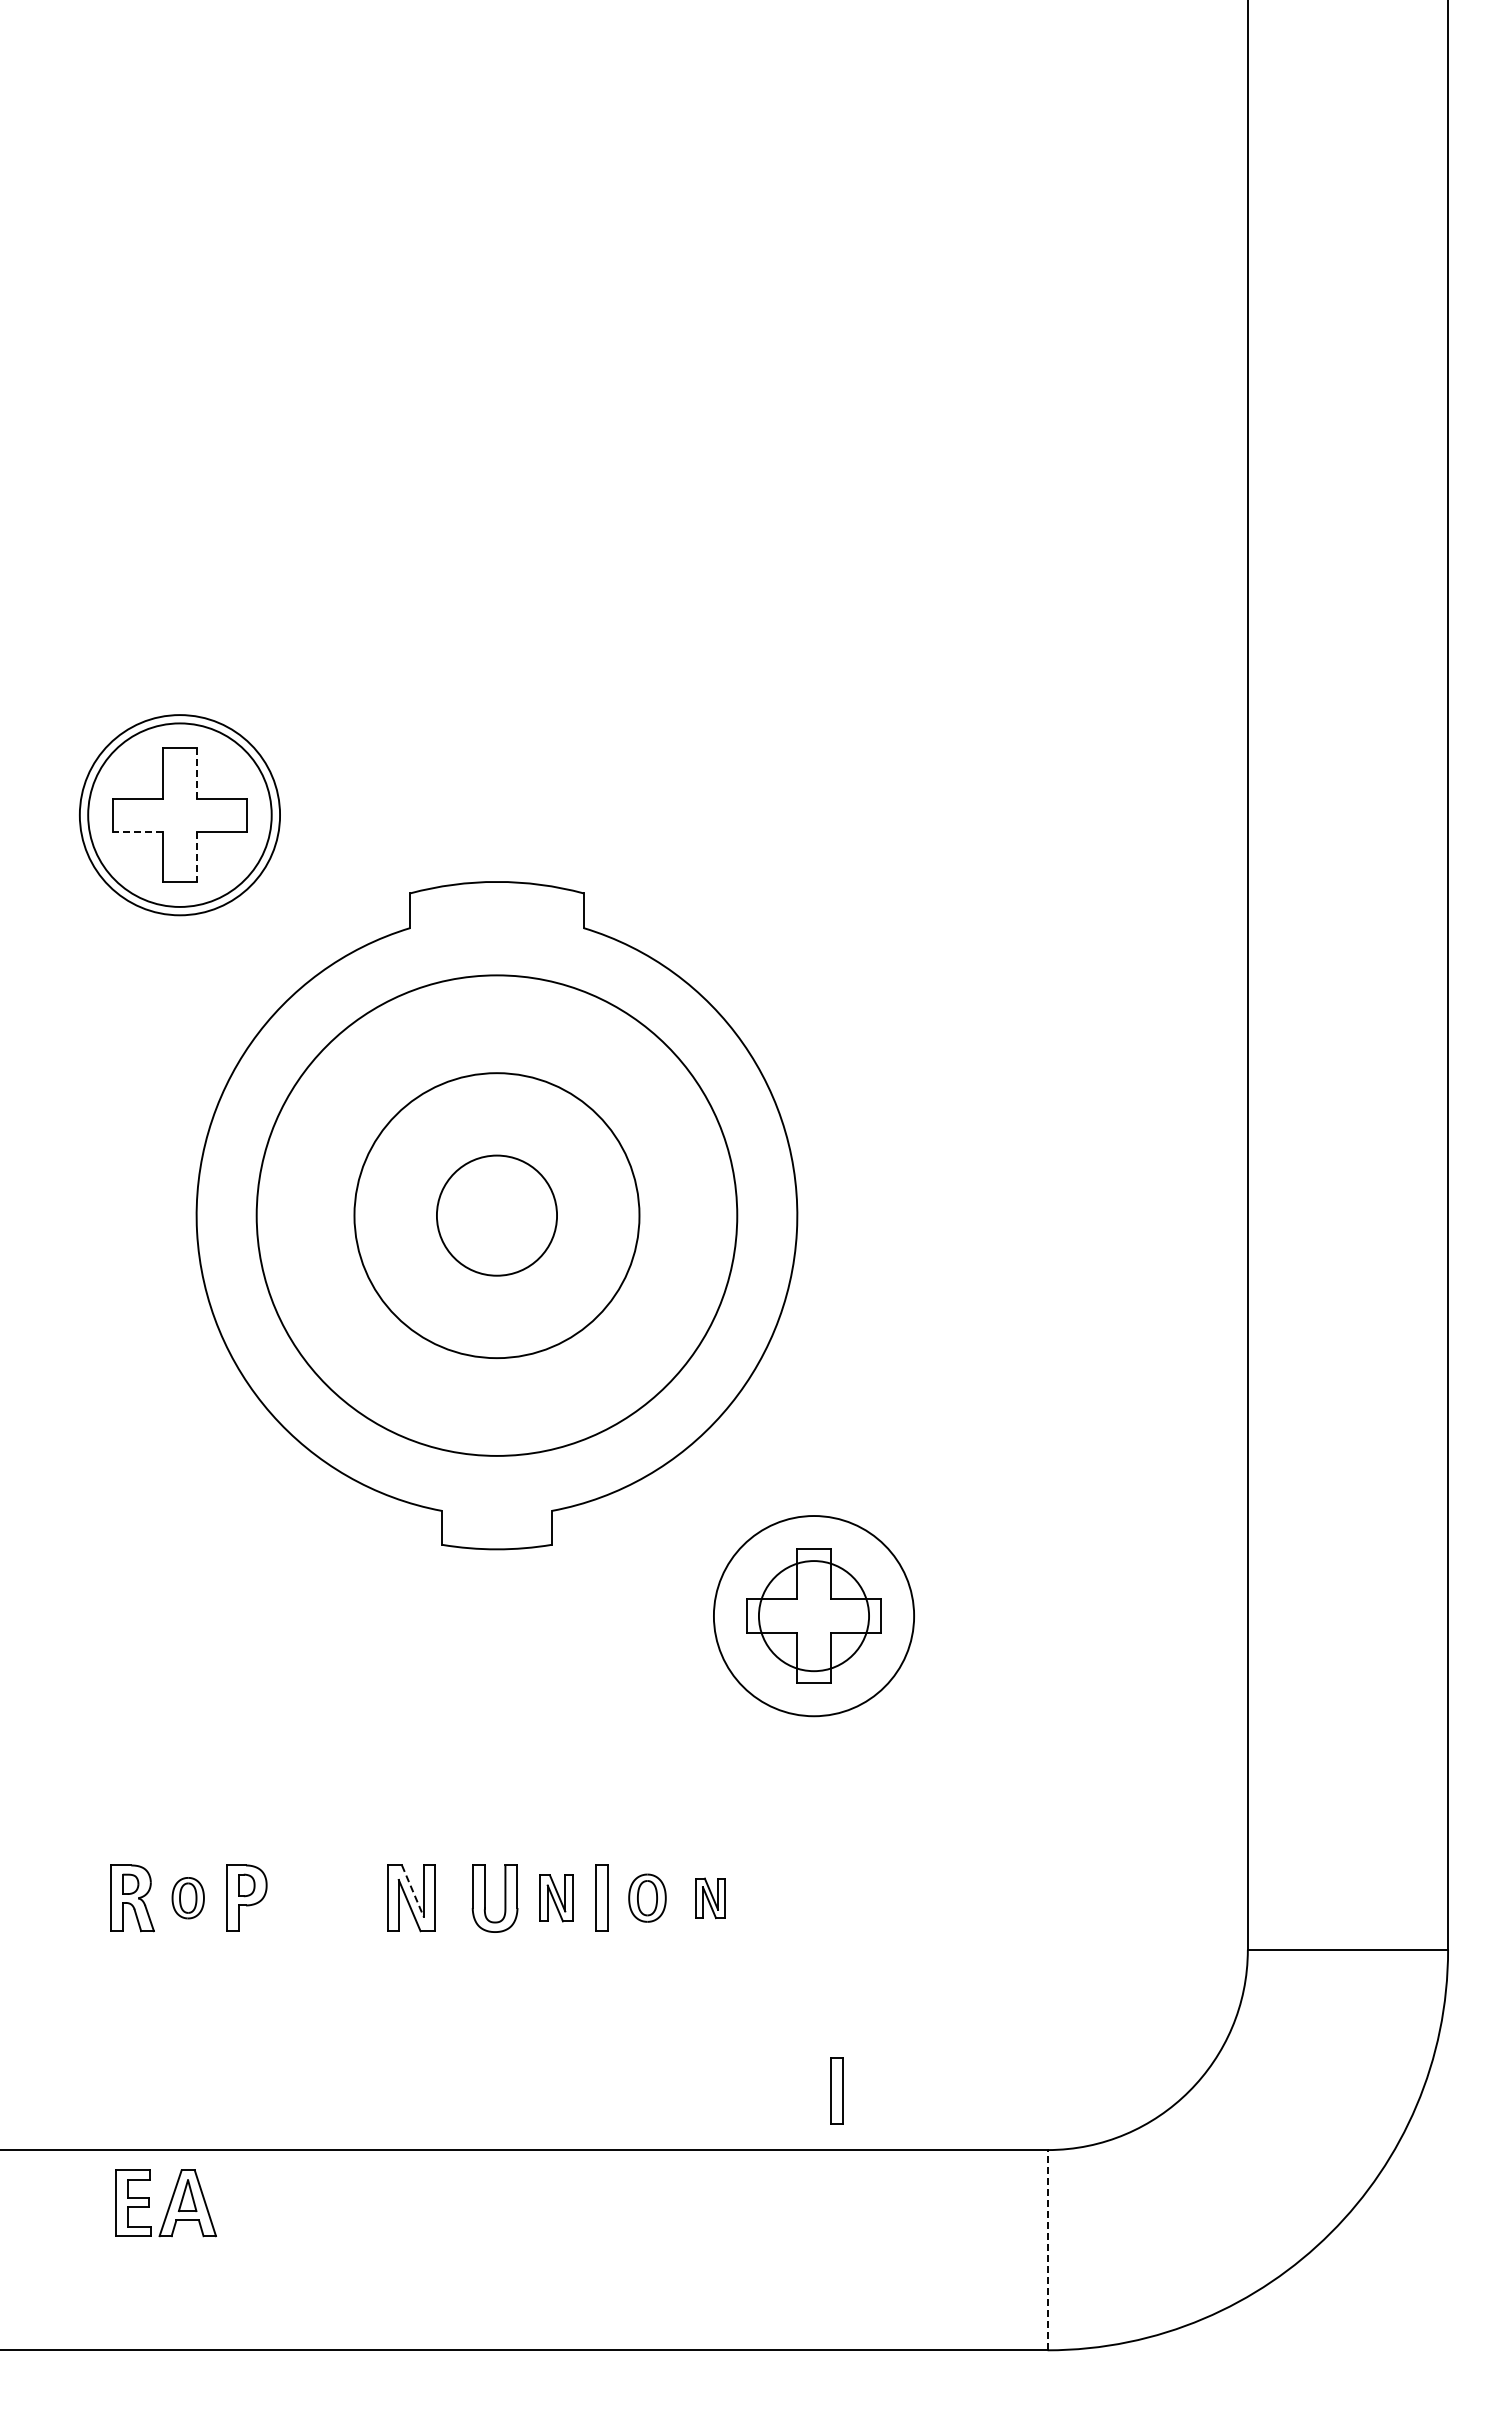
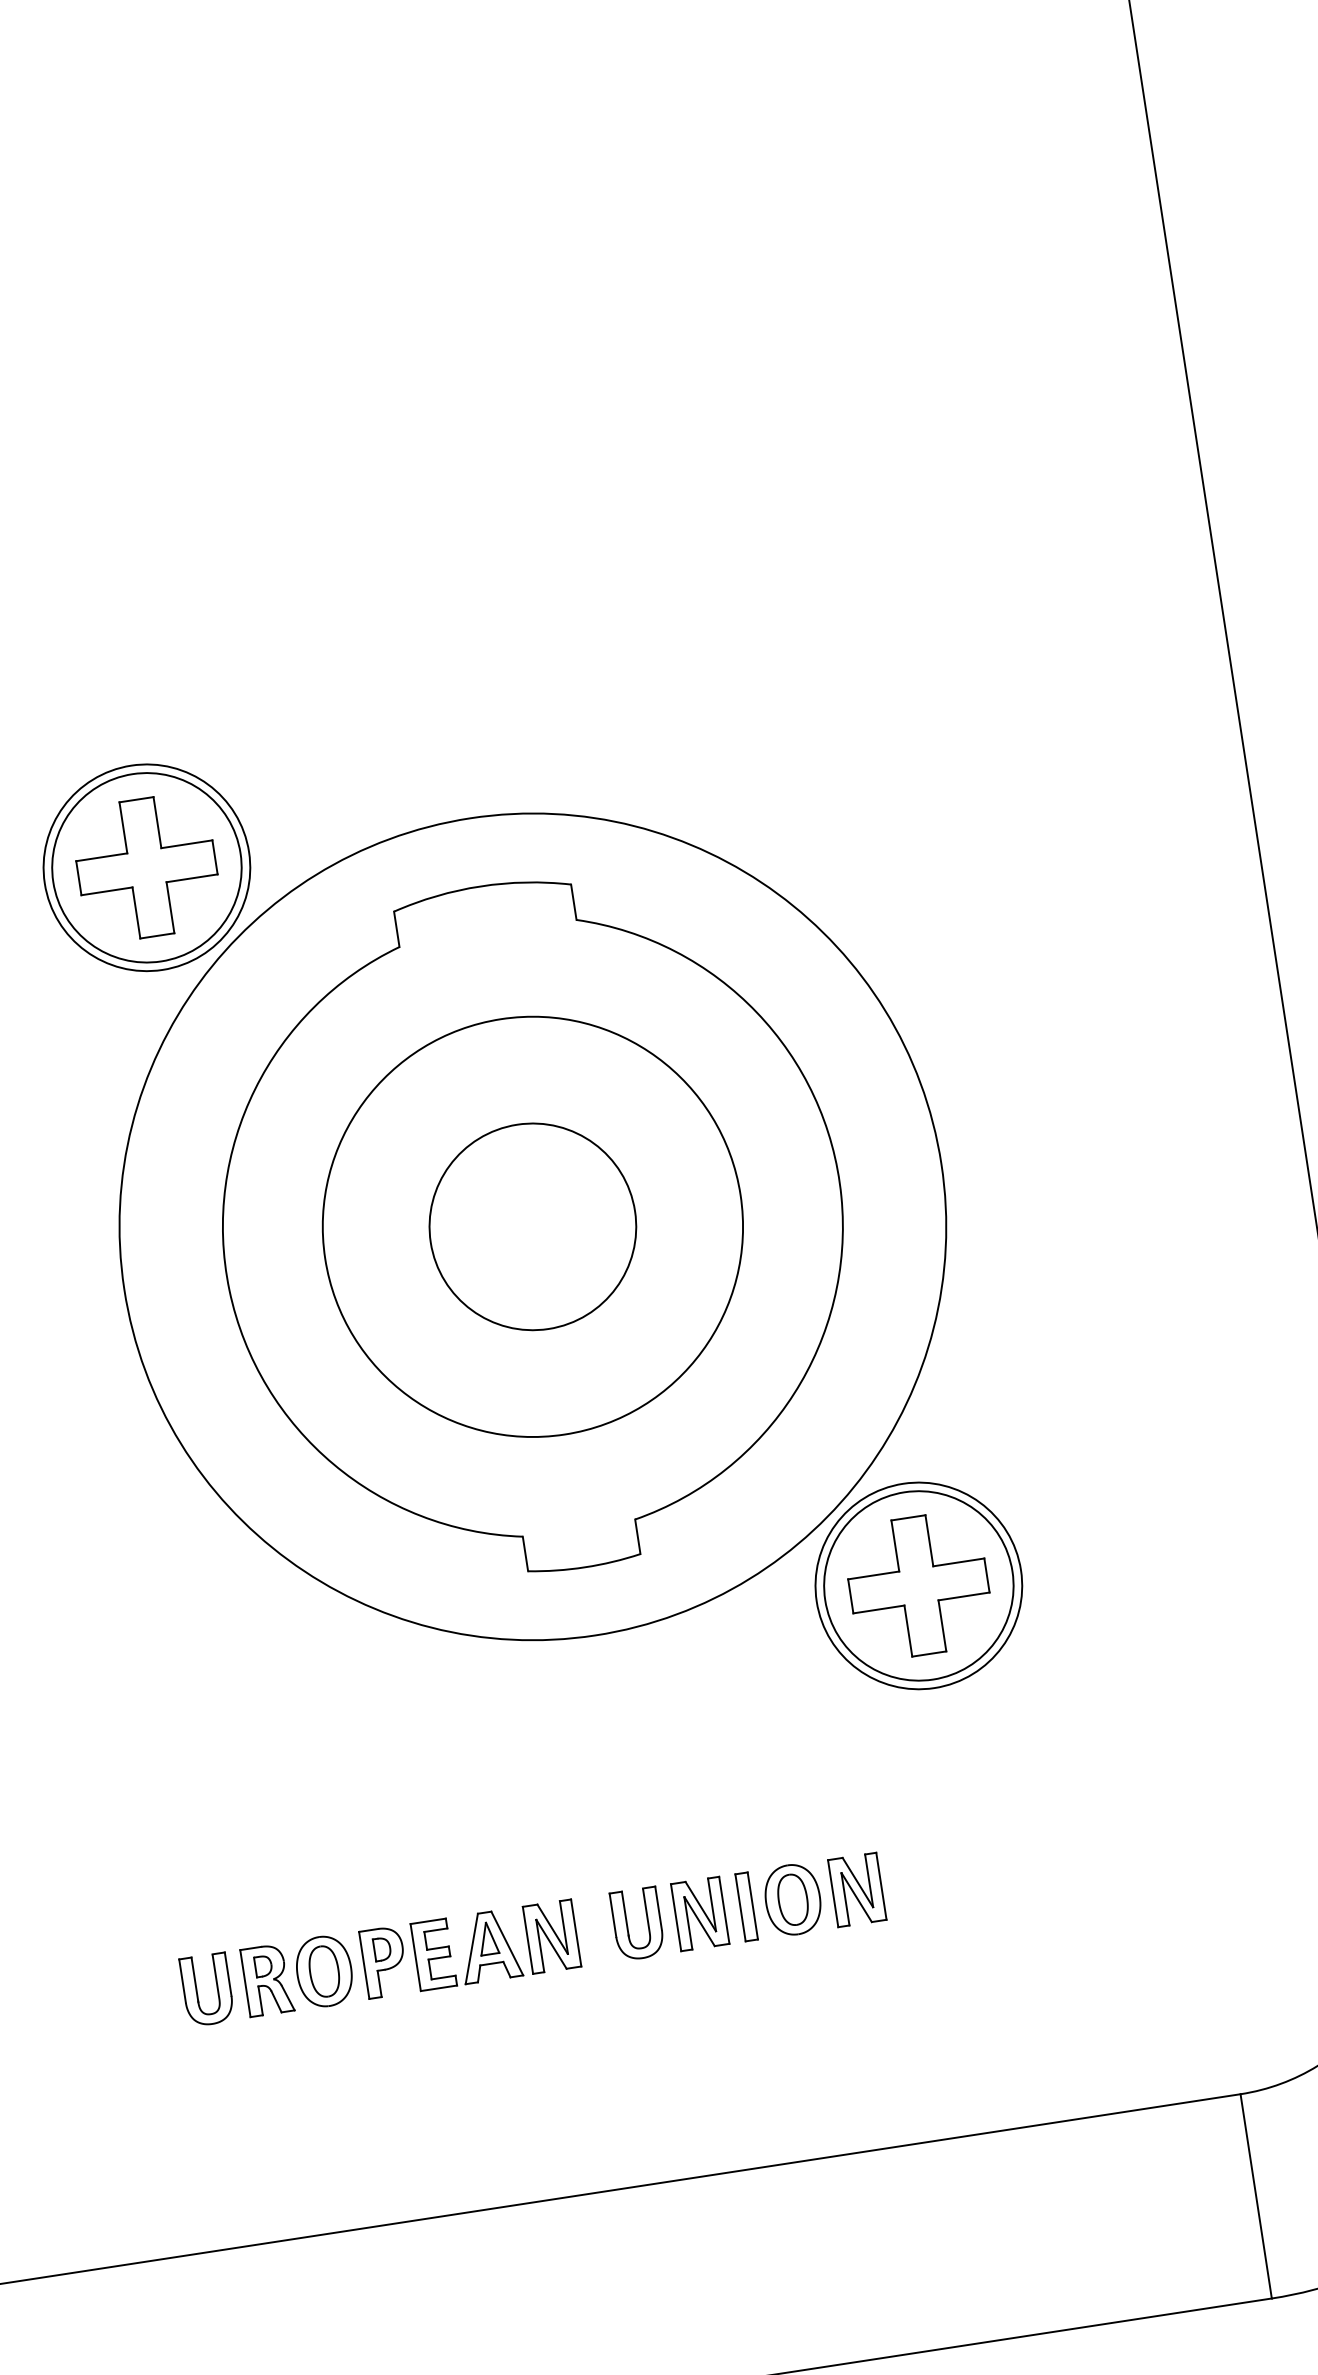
line: (196, 773) -> (157, 822), dashed -> solid
line: (137, 831) -> (106, 891), dashed -> solid
line: (196, 857) -> (170, 908), dashed -> solid
circle: (496, 1215) -> (532, 1226), size x1.43
circle: (496, 1215) -> (532, 1226), size x1.67
circle: (496, 1215) -> (532, 1226), size x1.67
circle: (813, 1615) -> (918, 1585), size x1.67
line: (413, 1891) -> (553, 1929), dashed -> solid
part: (188, 1897) -> (324, 1970), size x1.67
part: (647, 1897) -> (792, 1899), size x1.43
part: (82, 1898) -> (216, 1988), added
part: (556, 1898) -> (700, 1914), size x1.43
part: (710, 1898) -> (857, 1890), size x1.67
part: (836, 2090) -> (1015, 2066), removed
part: (165, 2203) -> (466, 1949), moved
line: (1047, 2249) -> (1255, 2195), dashed -> solid

